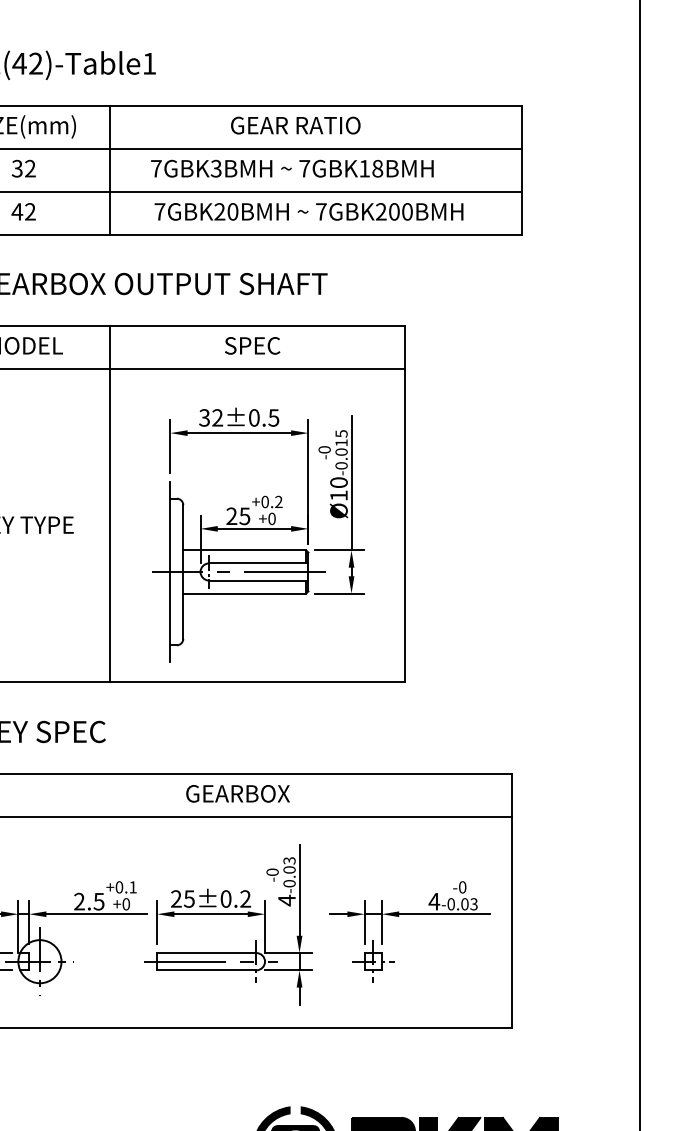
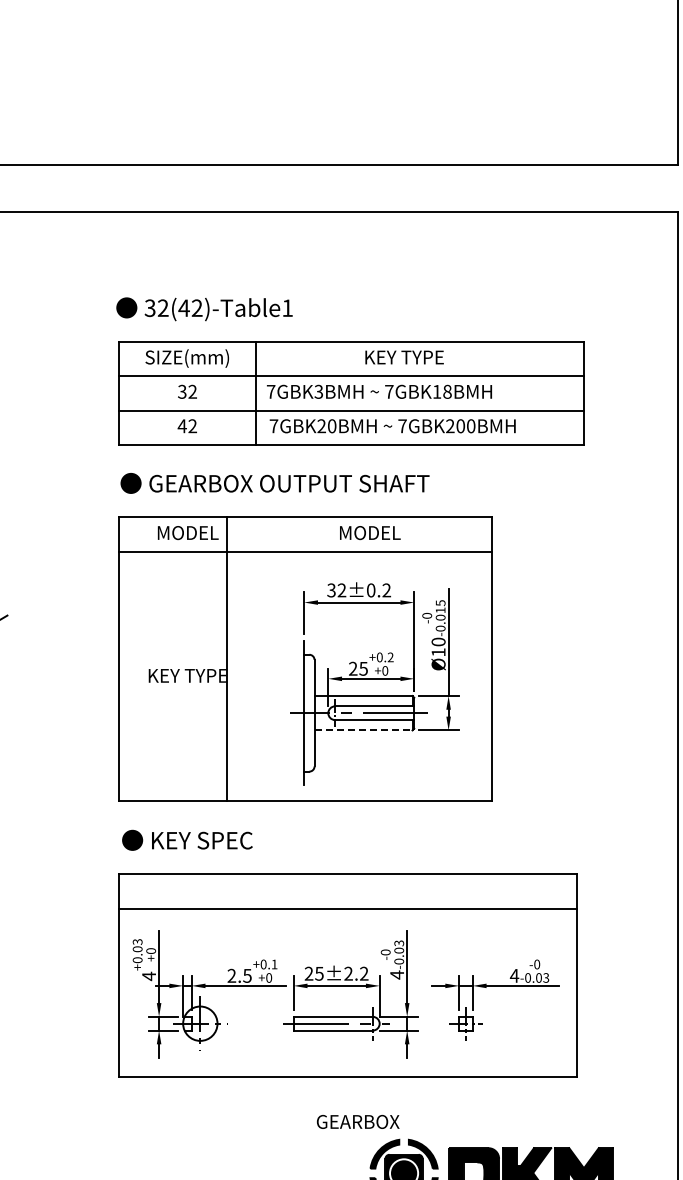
text: (294, 125) -> (403, 357), GEAR RATIO -> KEY TYPE
text: (292, 168) -> (379, 391), moved
text: (308, 212) -> (392, 426), moved
text: (253, 346) -> (370, 533), SPEC -> MODEL
text: (273, 417) -> (386, 590), 32±0.5 -> 32±0.2
line: (110, 504) -> (227, 659), moved
line: (244, 593) -> (363, 730), solid -> dashed
text: (238, 793) -> (358, 1121), moved
text: (225, 898) -> (348, 973), 0.2 -> 2.2

